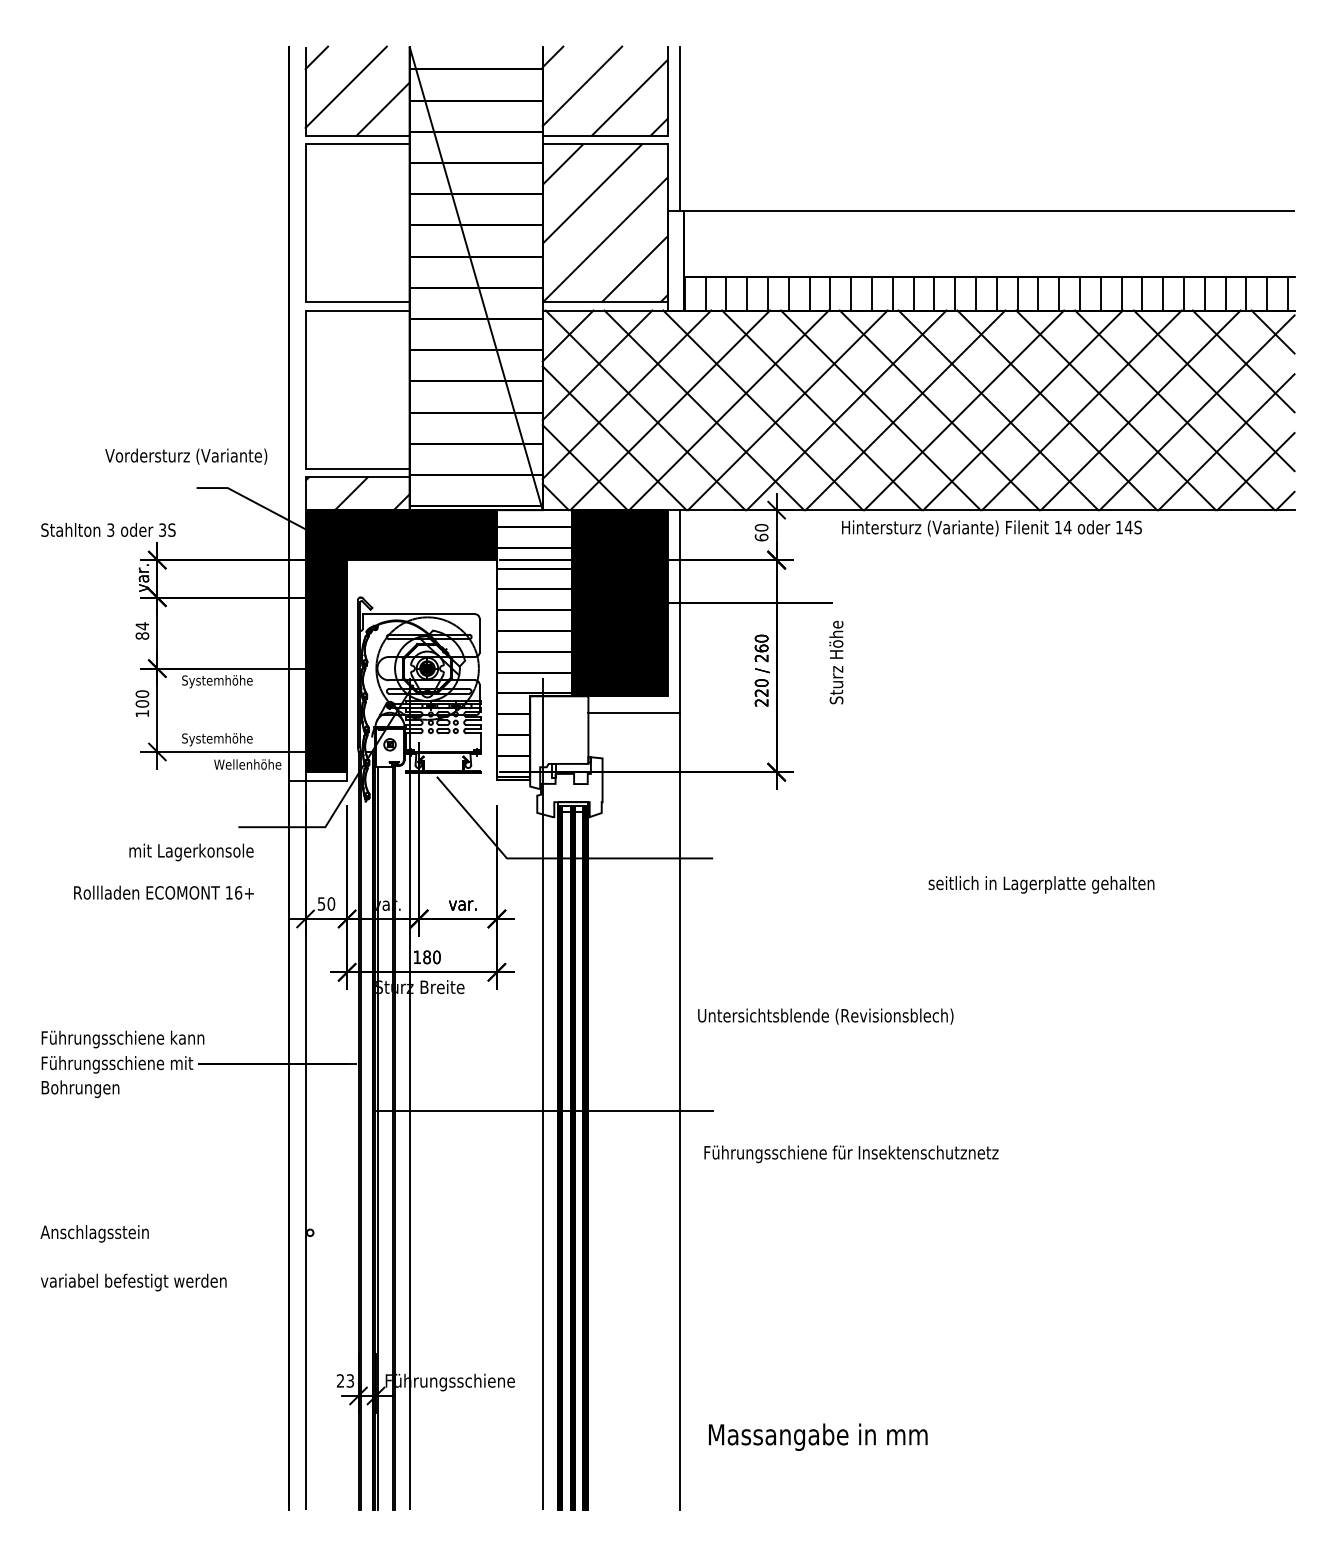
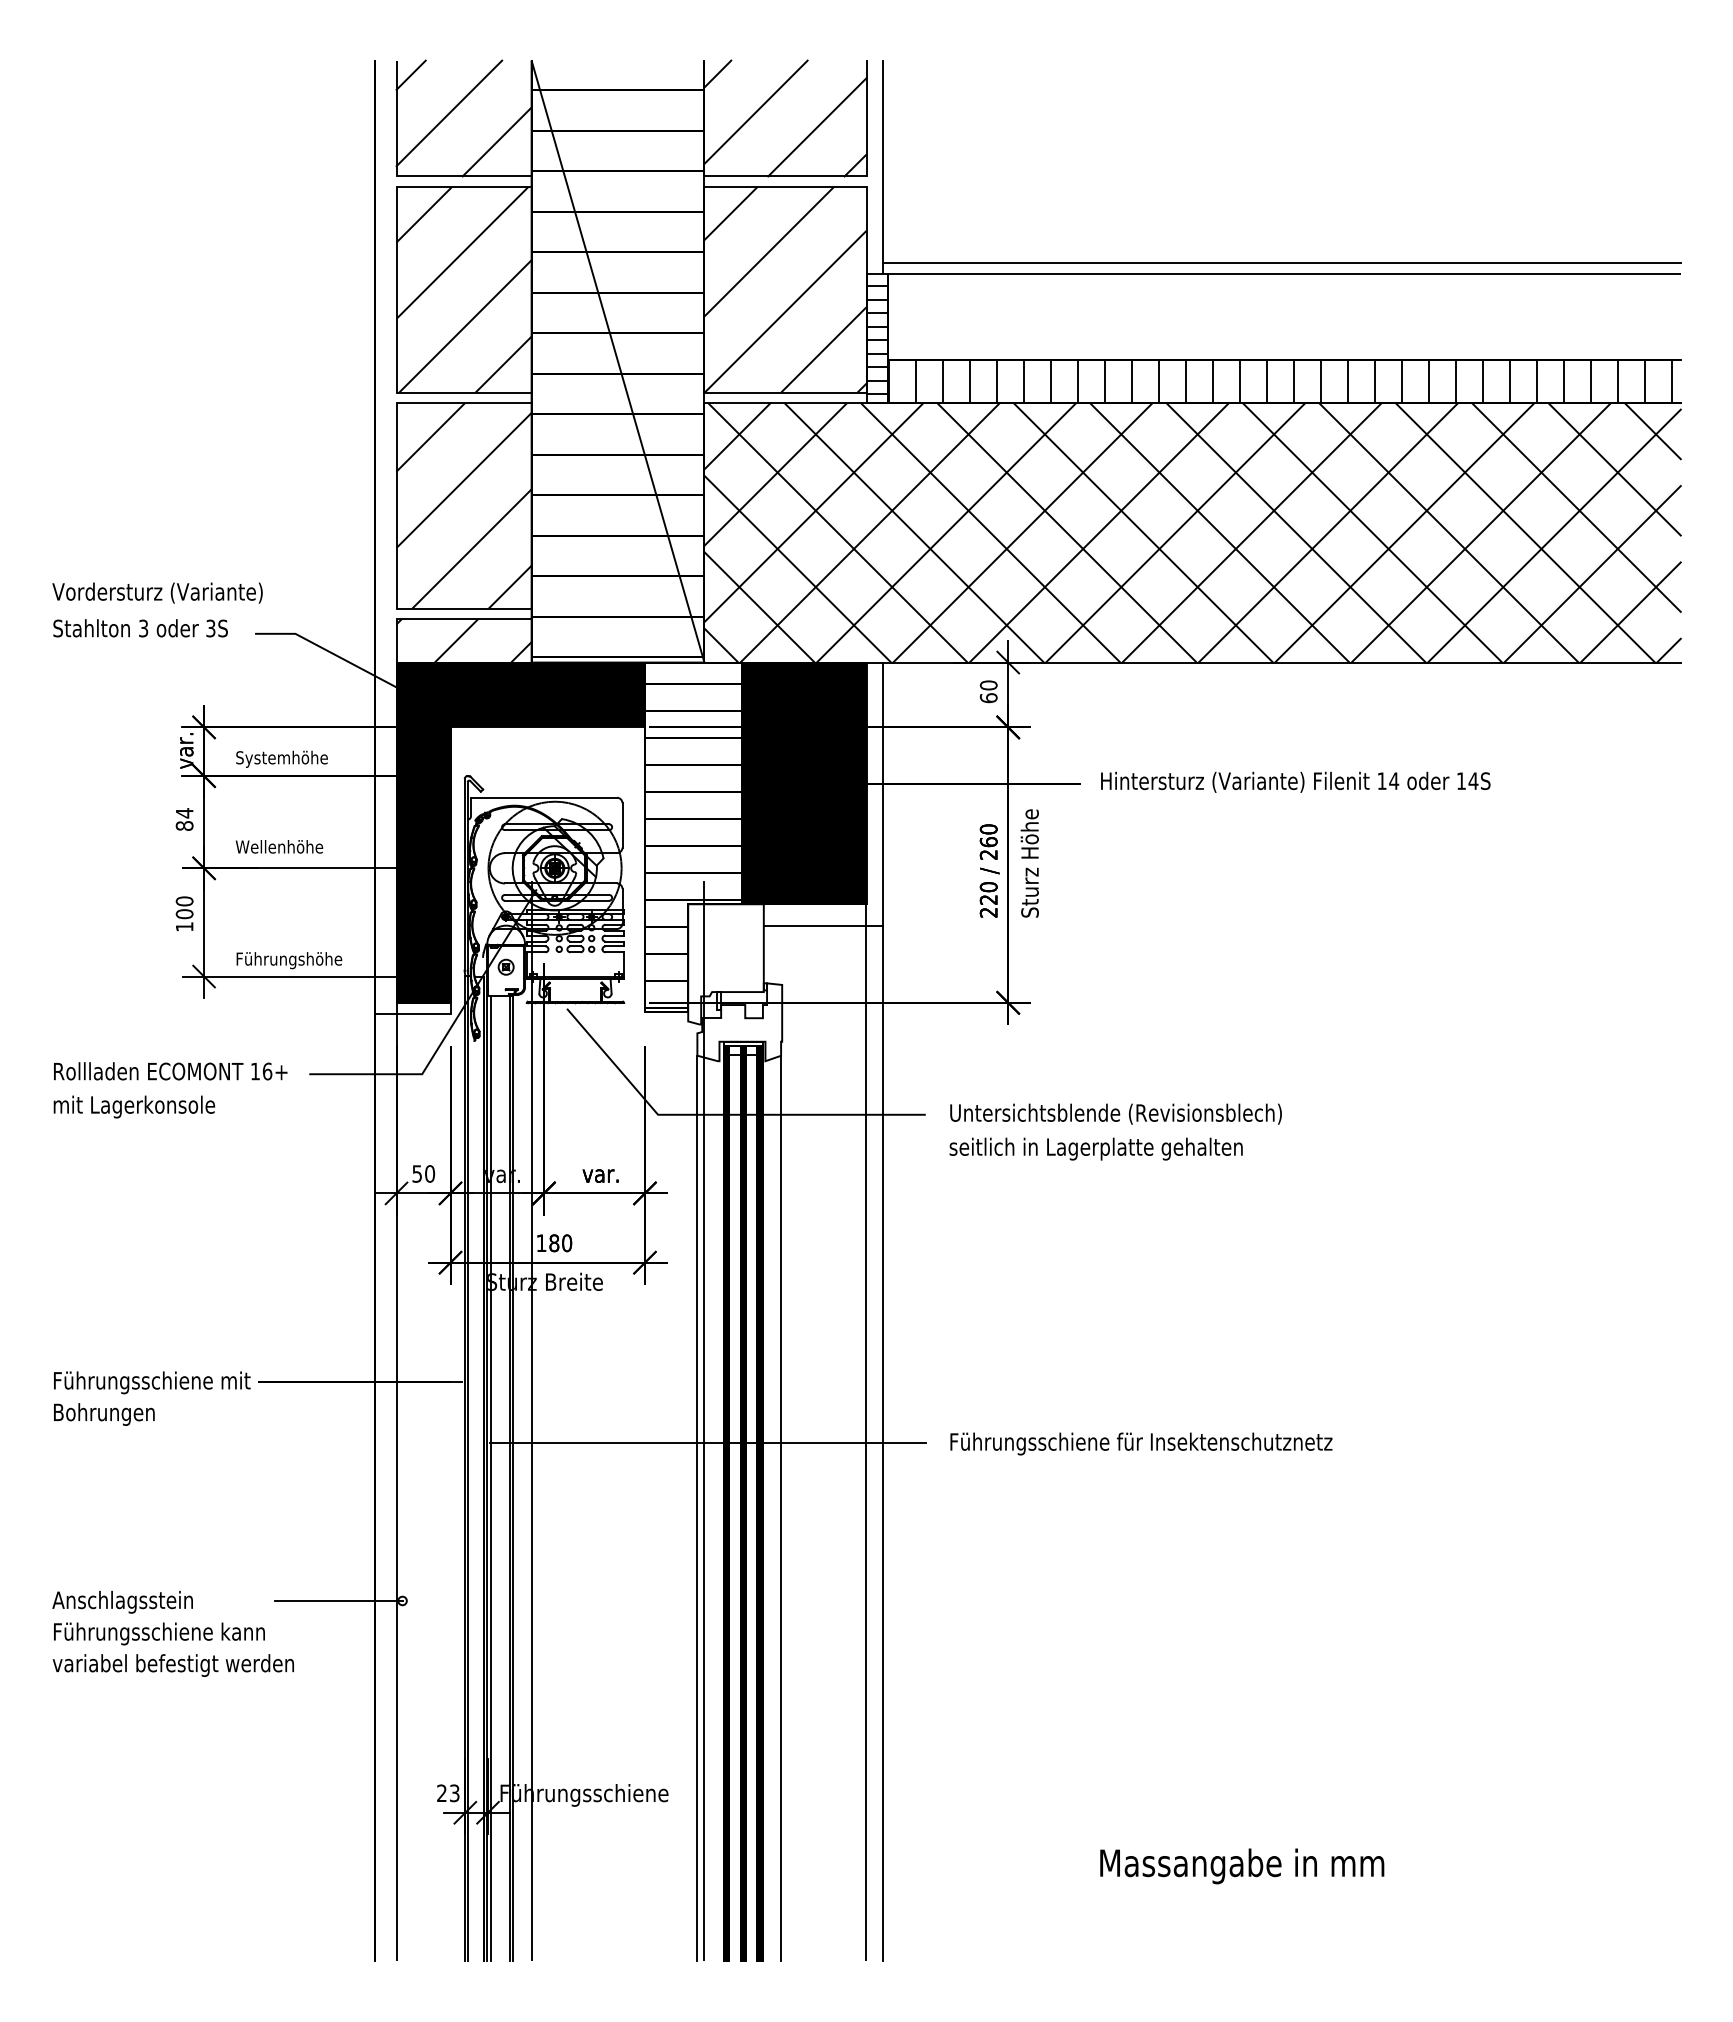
line: (987, 202) -> (1281, 262), added
hatch: (357, 222) -> (463, 289), added
hatch: (675, 262) -> (877, 340), added
hatch: (357, 389) -> (463, 505), added
text: (186, 456) -> (157, 592), moved
text: (991, 527) -> (1295, 781), moved
text: (108, 530) -> (140, 628), moved
text: (836, 662) -> (1029, 863), moved
text: (216, 681) -> (281, 758), moved
text: (223, 739) -> (289, 960), Systemhöhe -> Führungshöhe
text: (247, 764) -> (279, 846), moved
text: (191, 852) -> (134, 1106), moved
text: (1040, 884) -> (1095, 1148), moved
text: (163, 892) -> (170, 1071), moved
text: (825, 1016) -> (1115, 1113), moved
text: (123, 1039) -> (159, 1633), moved
line: (667, 1103) -> (866, 1432), added
text: (851, 1153) -> (1141, 1443), moved
line: (537, 1161) -> (697, 1508), added
line: (602, 1161) -> (781, 1508), added
line: (260, 1232) -> (338, 1600), added
text: (818, 1437) -> (1242, 1866), moved

